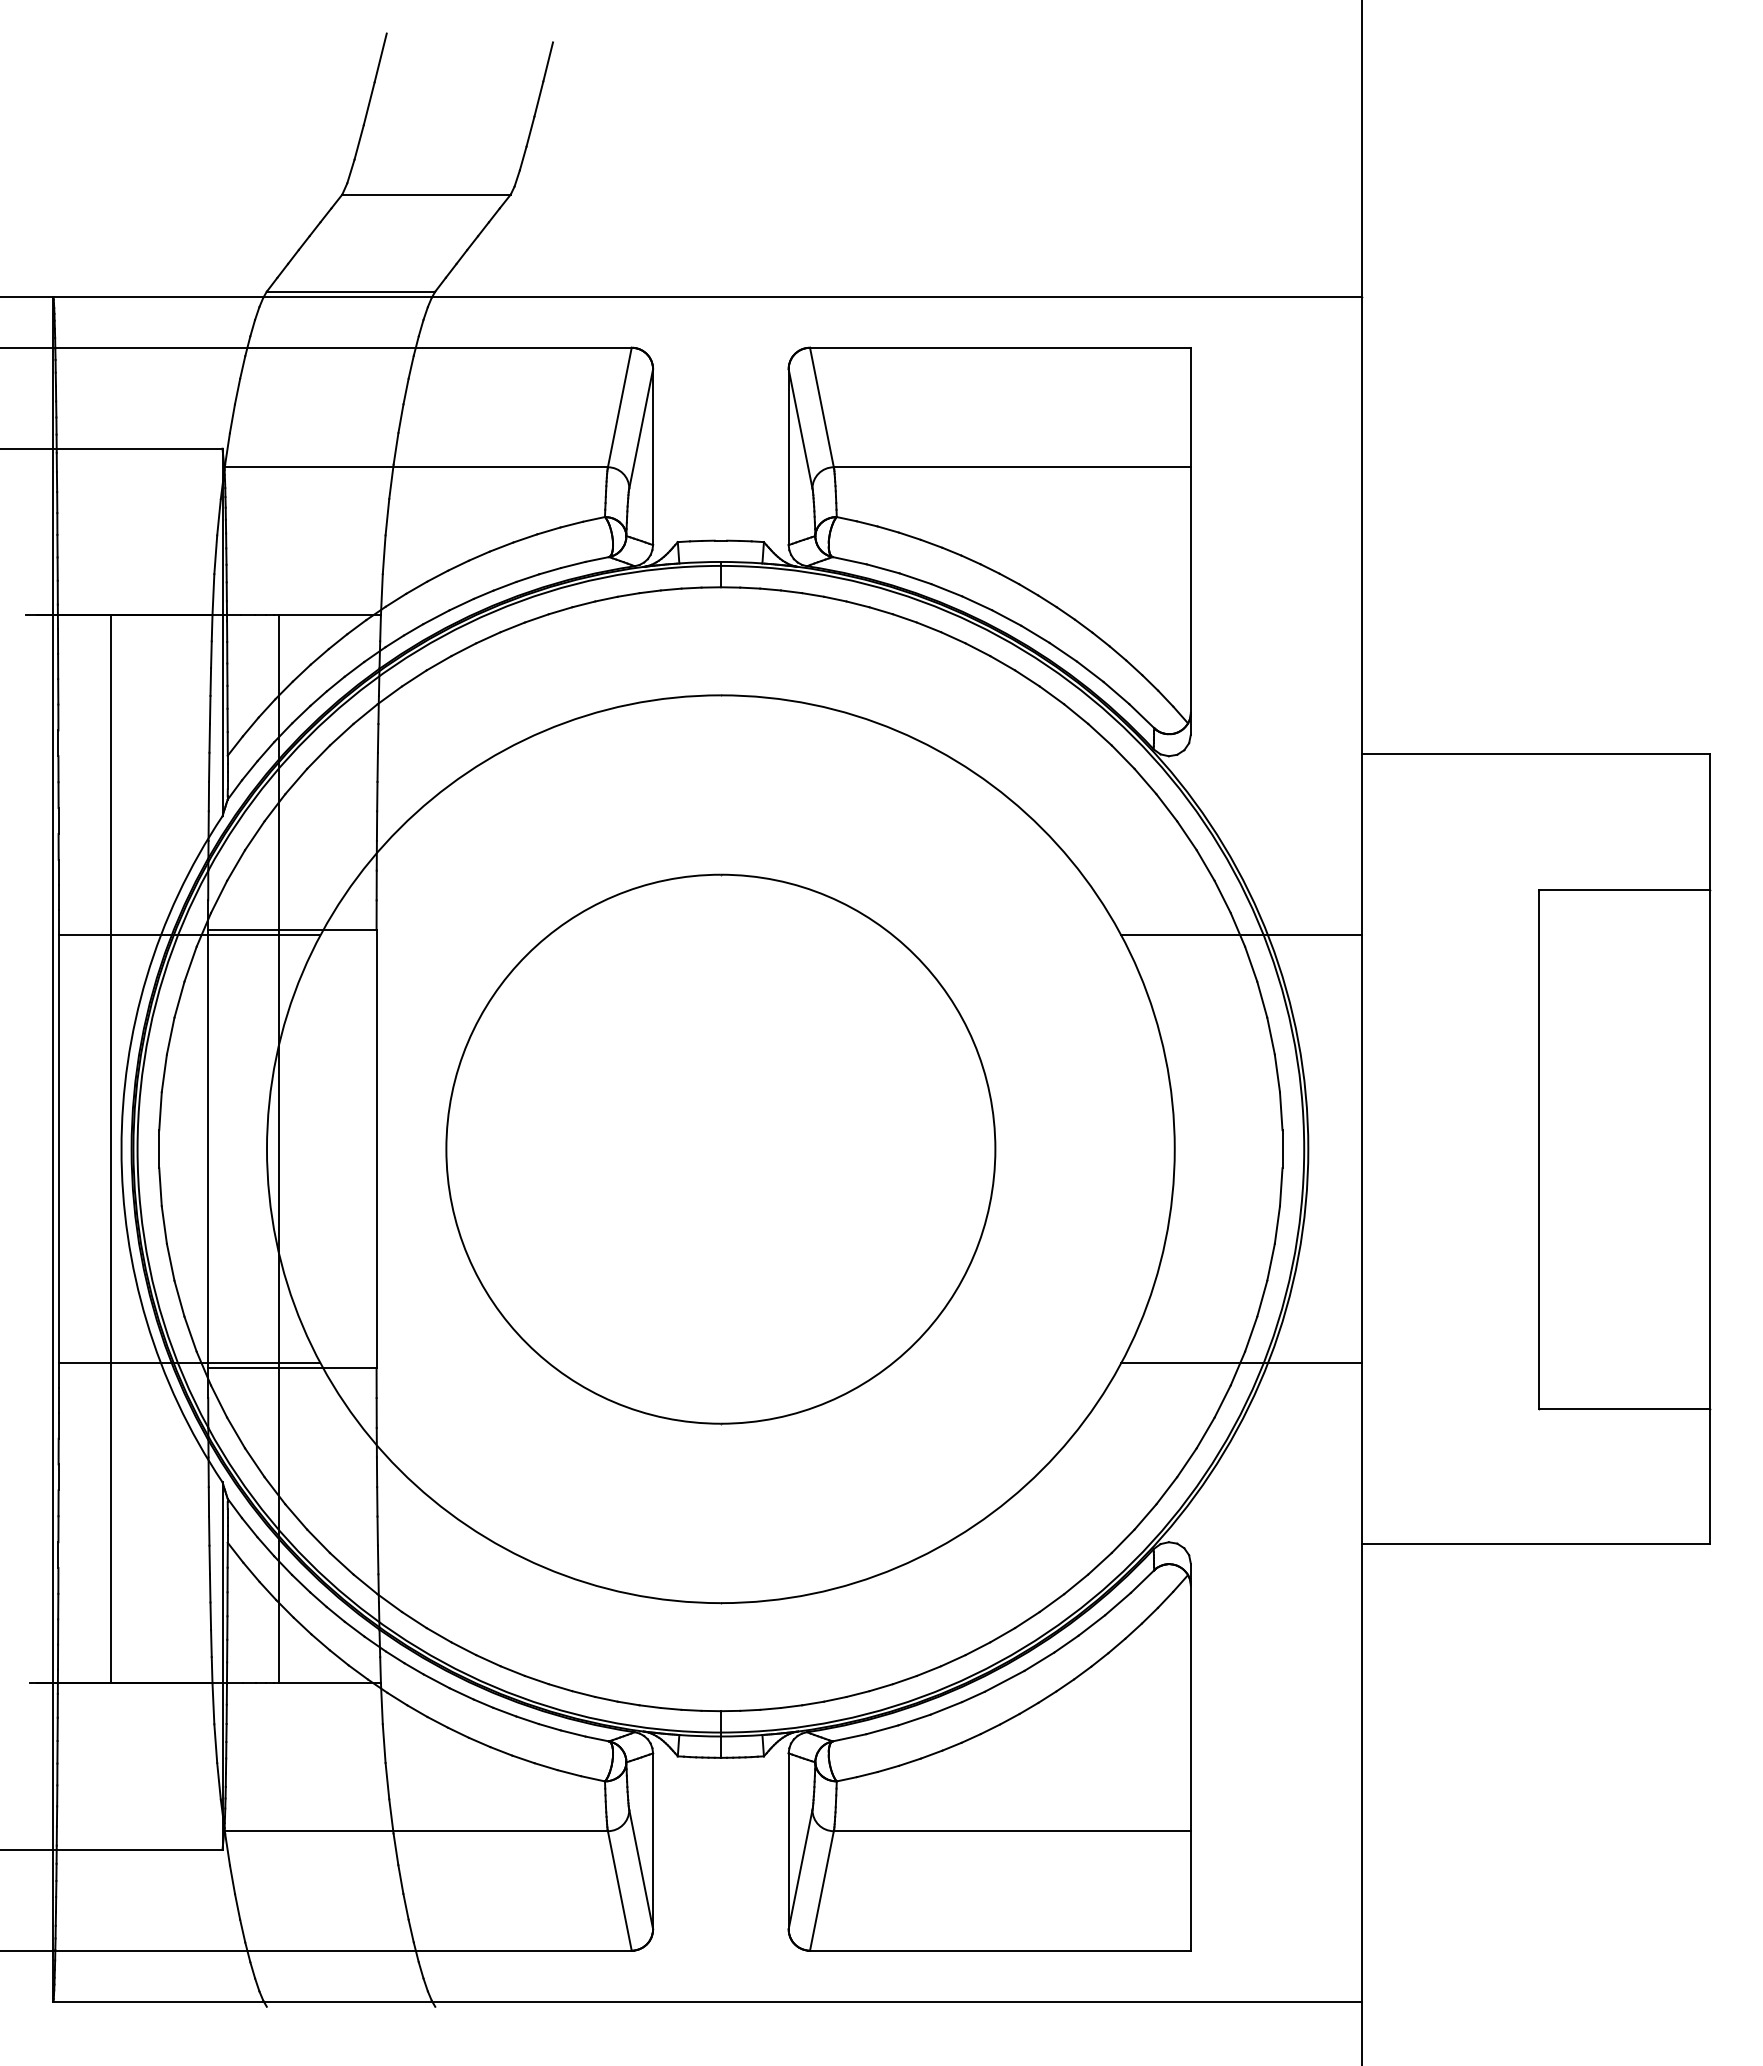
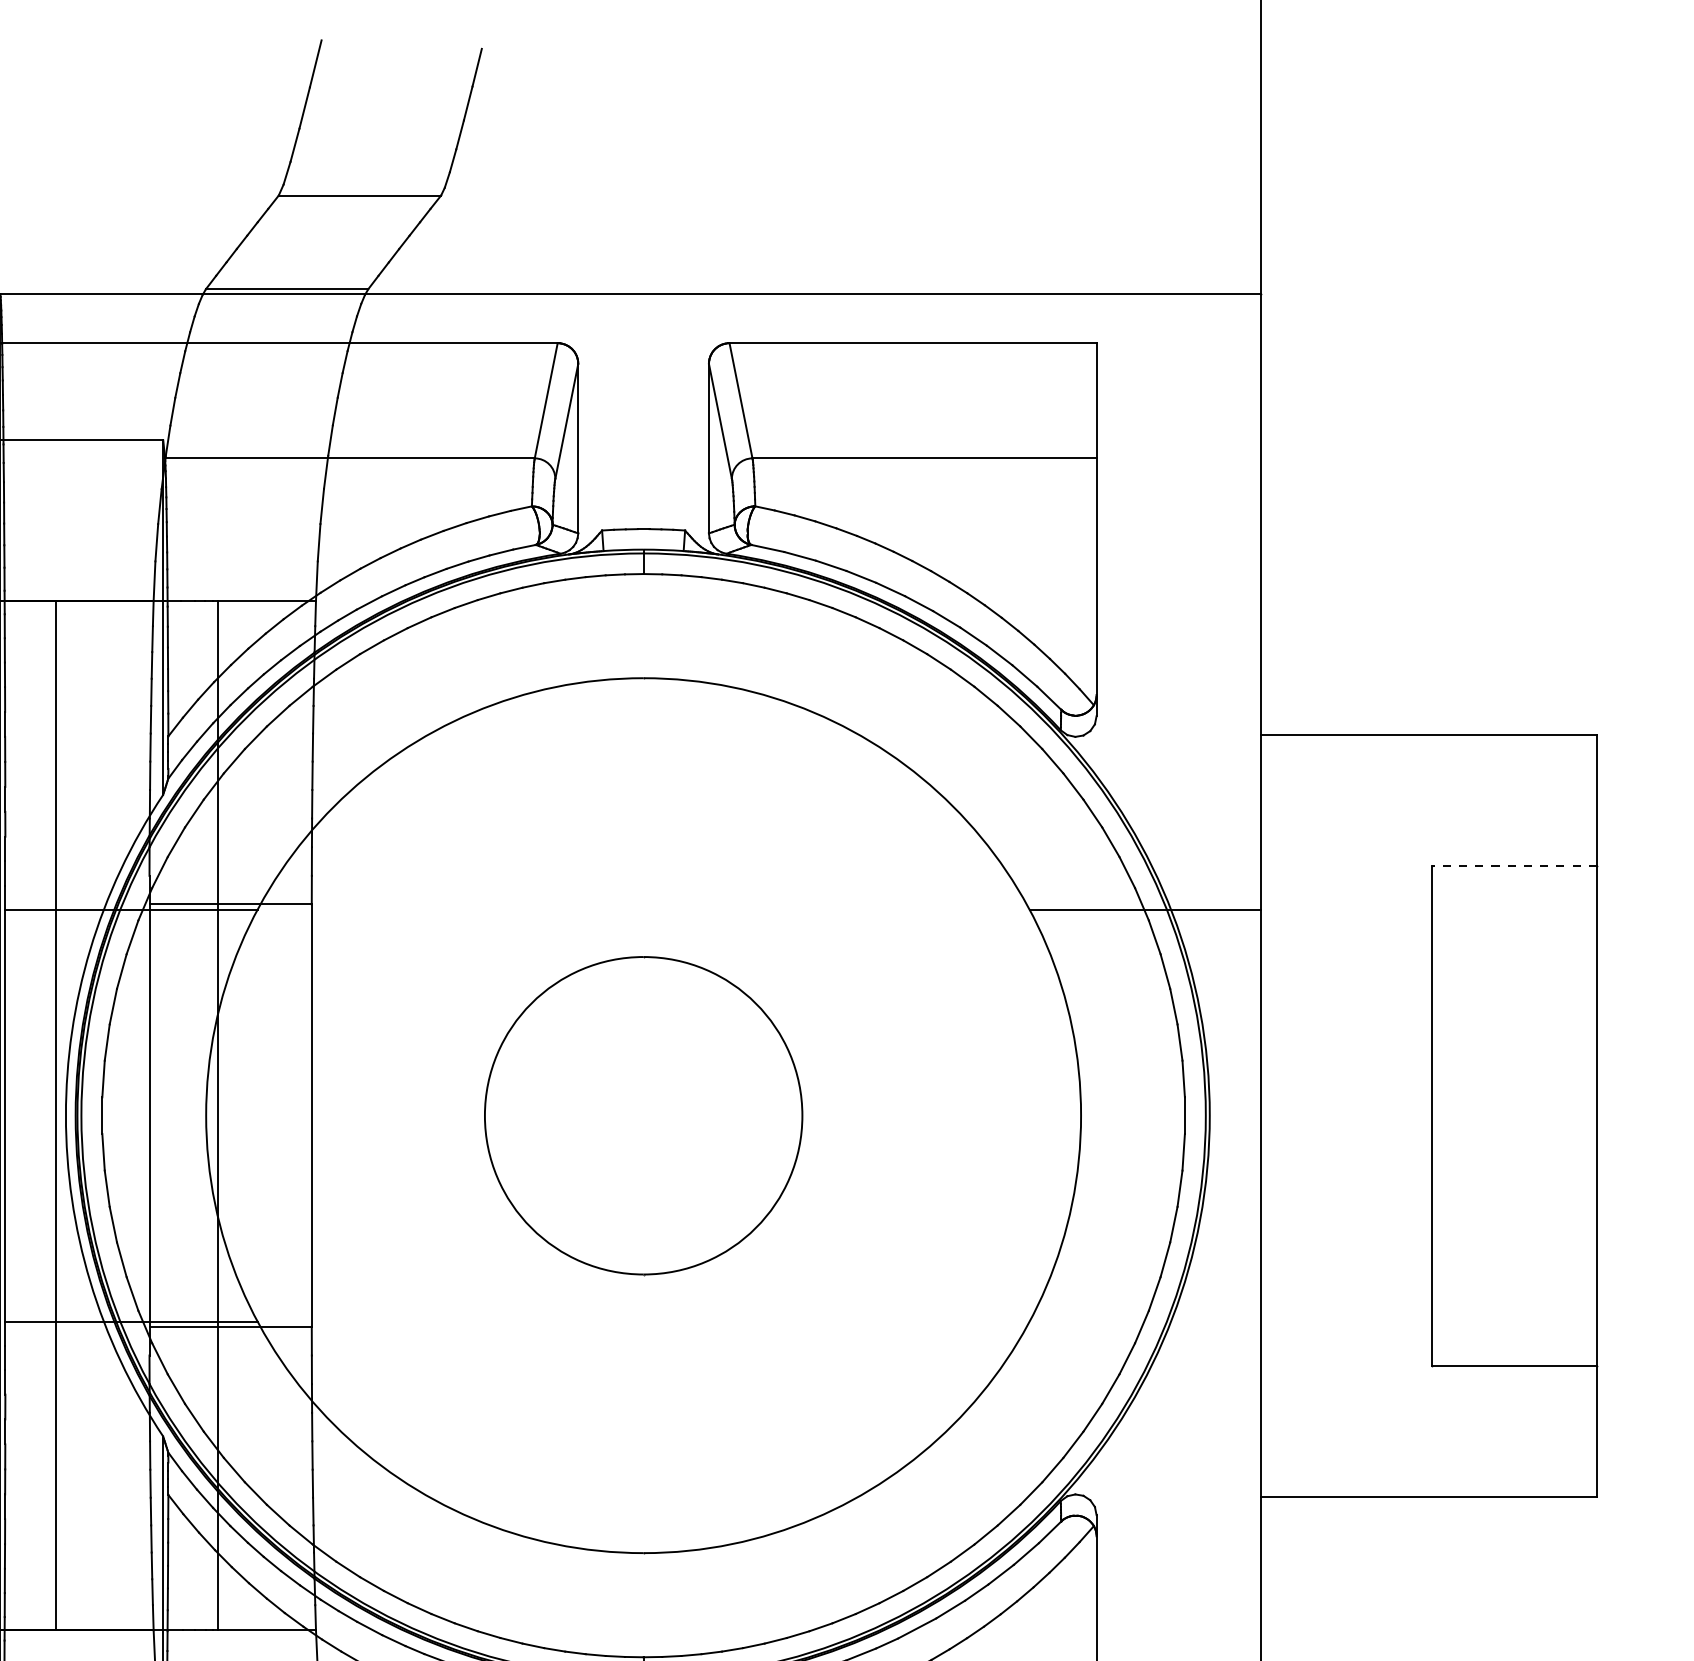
line: (1623, 889) -> (1513, 865), solid -> dashed
part: (720, 1149) -> (643, 1115), size x0.6
line: (1241, 1363) -> (1145, 1322), removed

